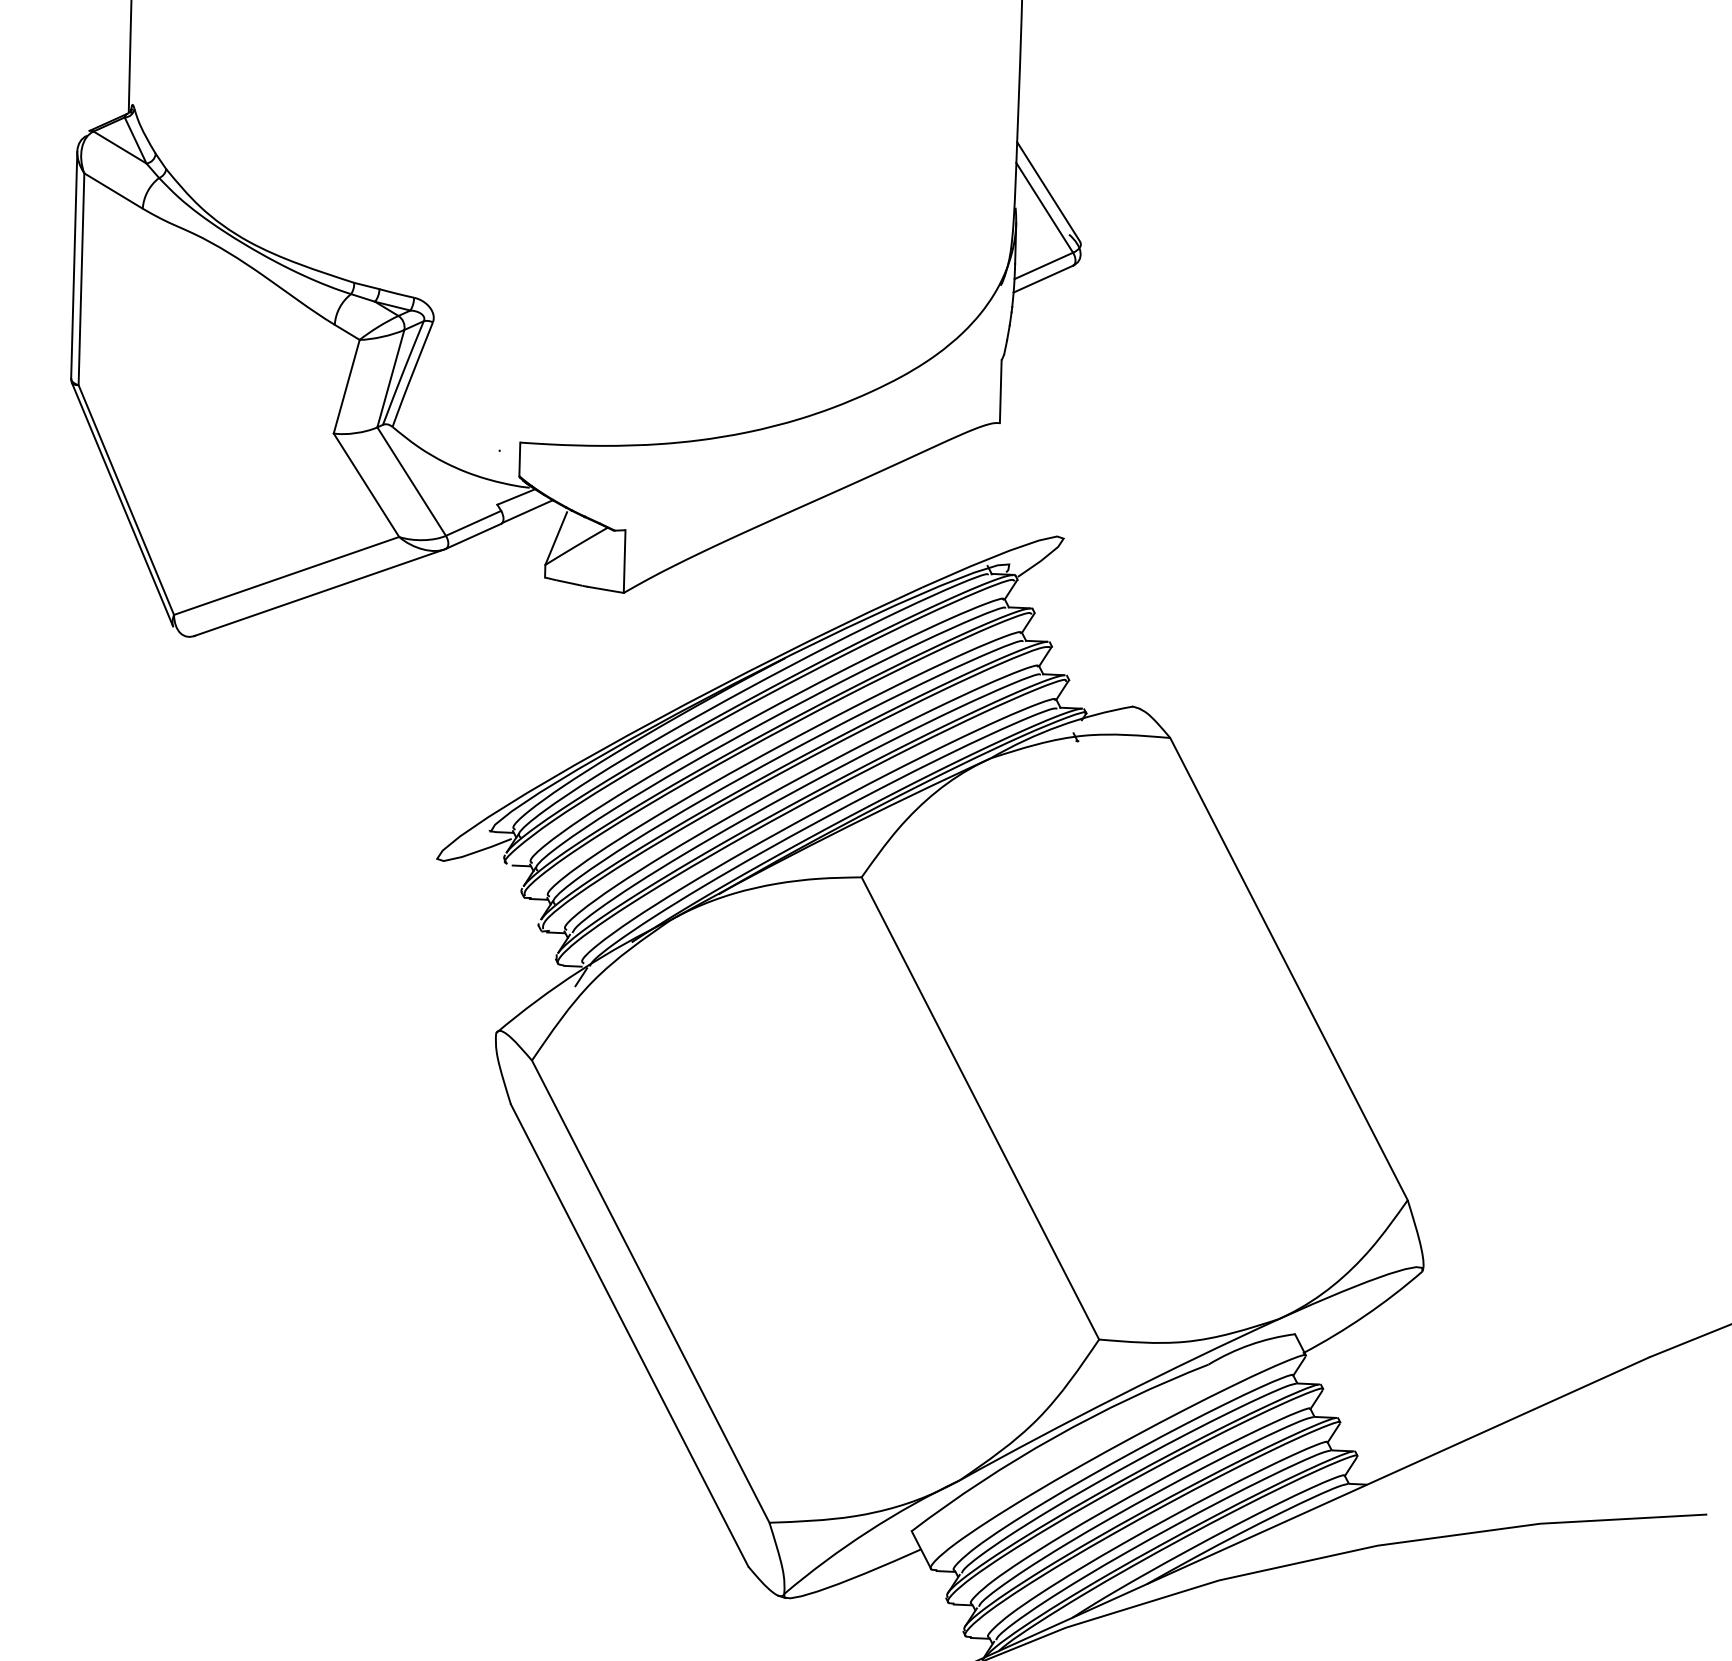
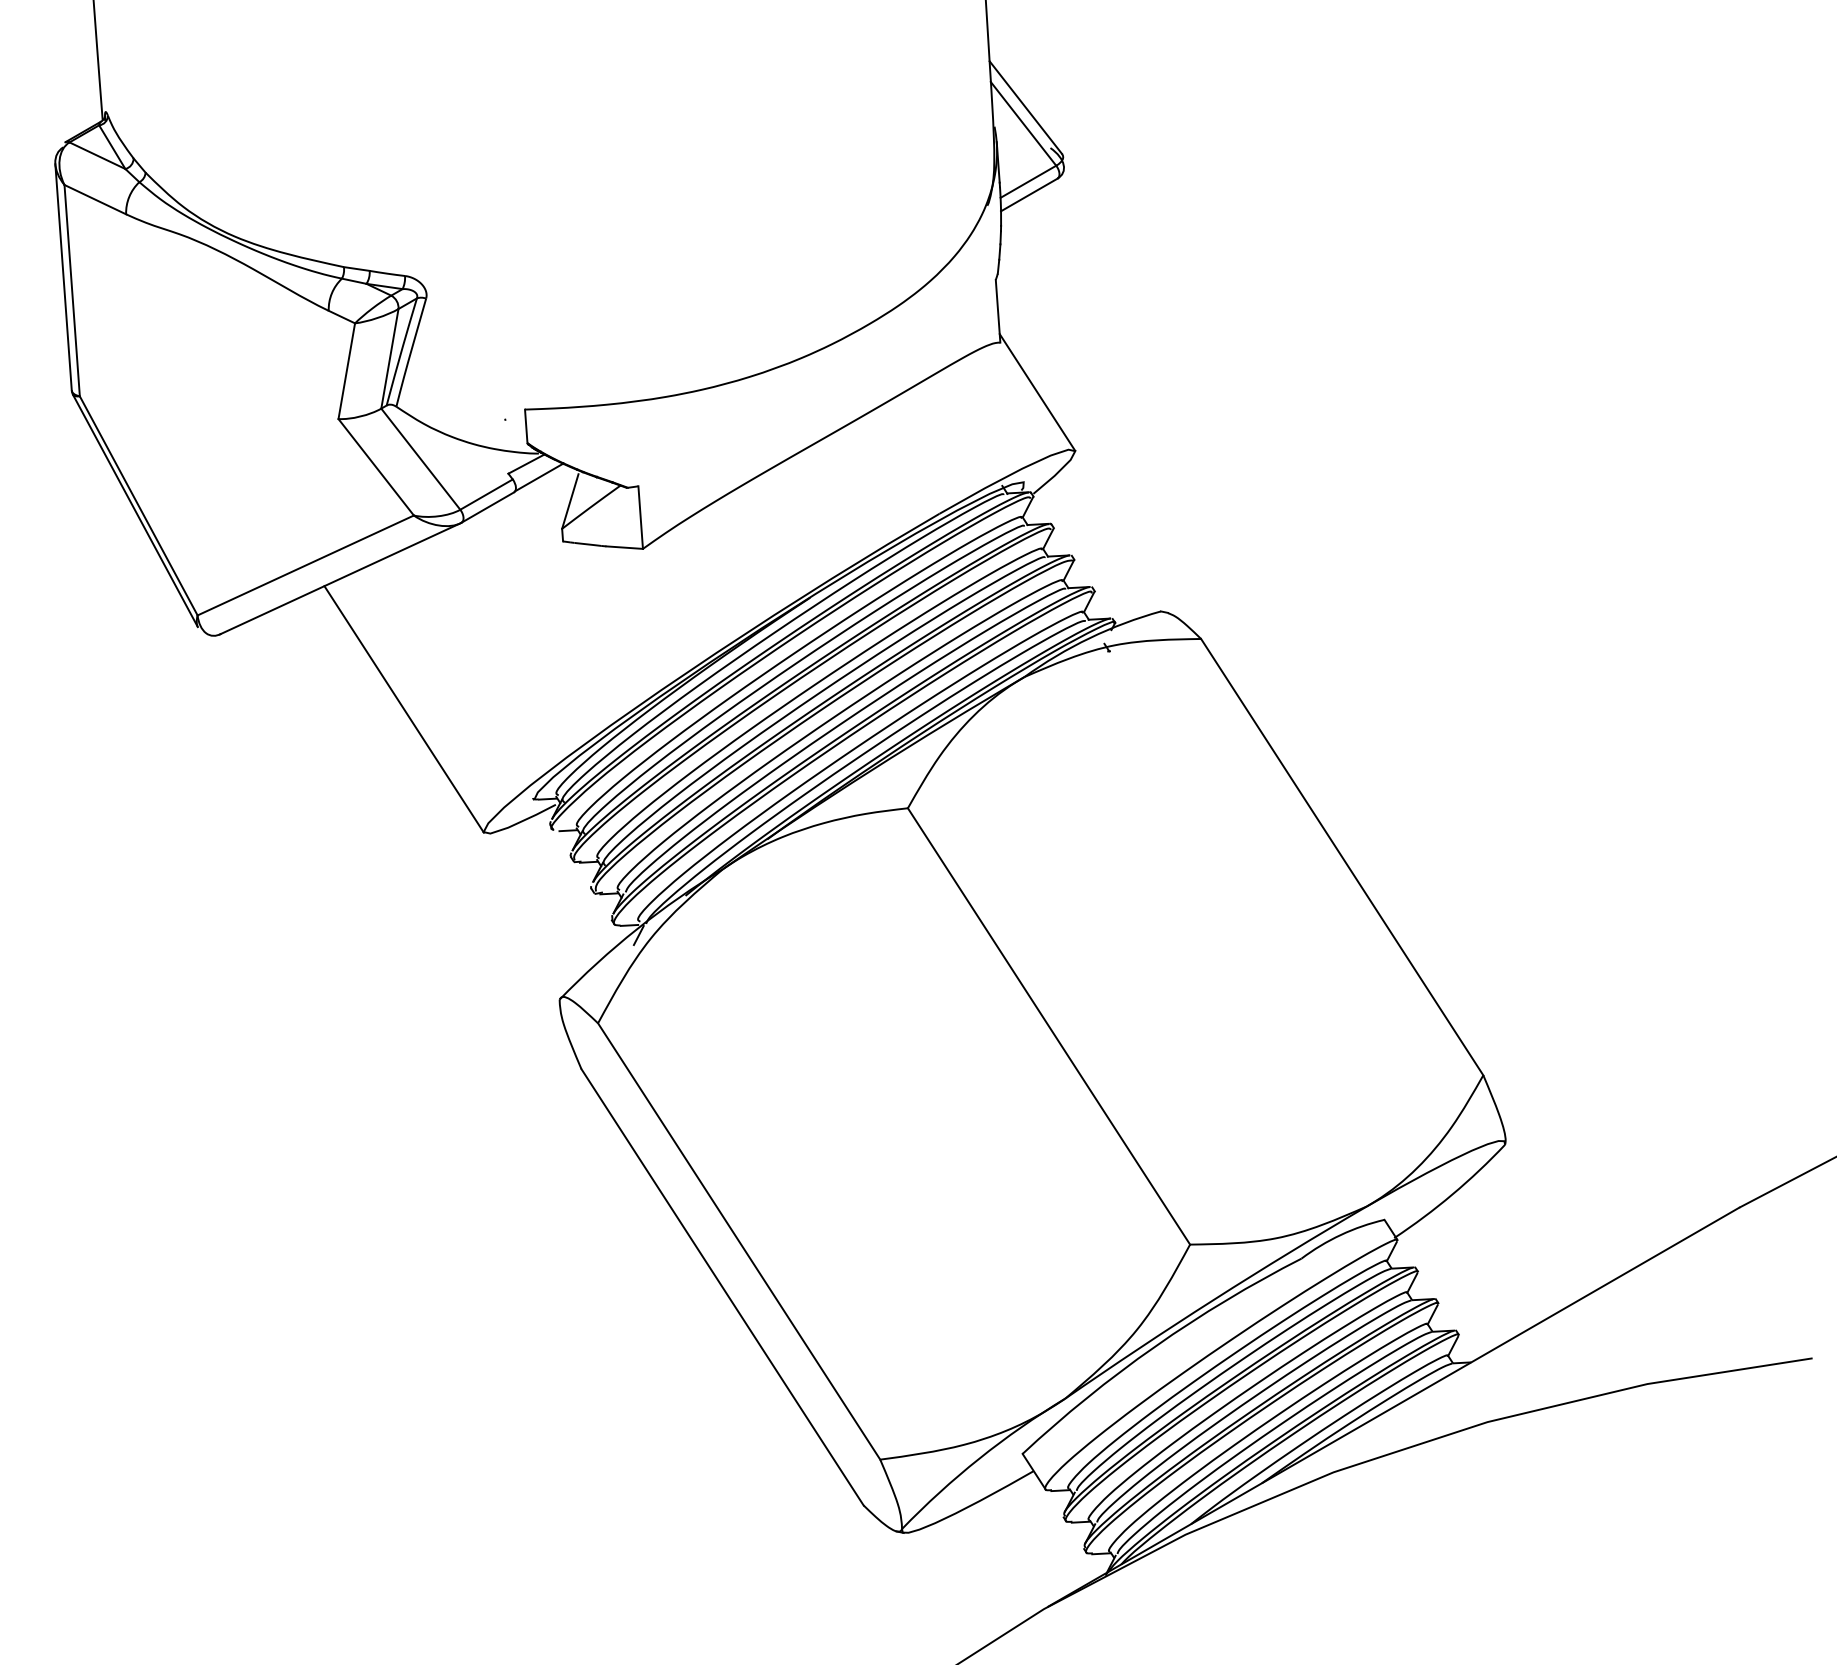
line: (1031, 476) -> (1037, 392), added
line: (369, 728) -> (403, 709), added

